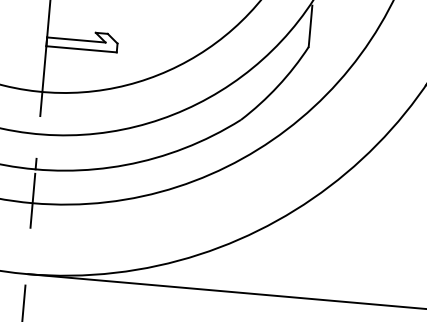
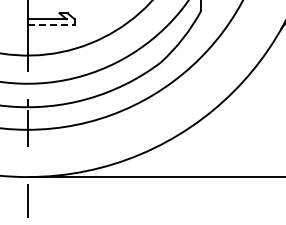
line: (82, 50) -> (51, 25), solid -> dashed

